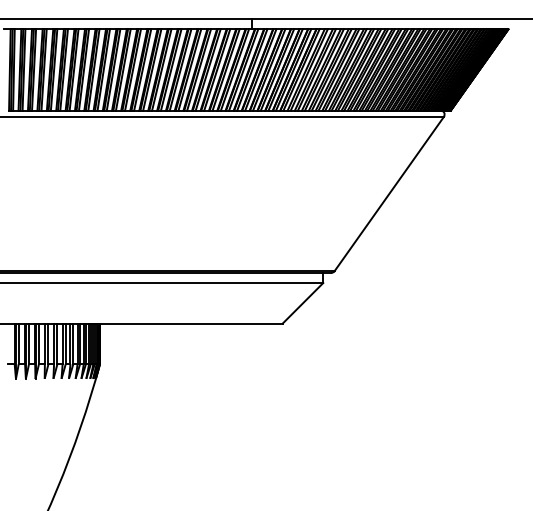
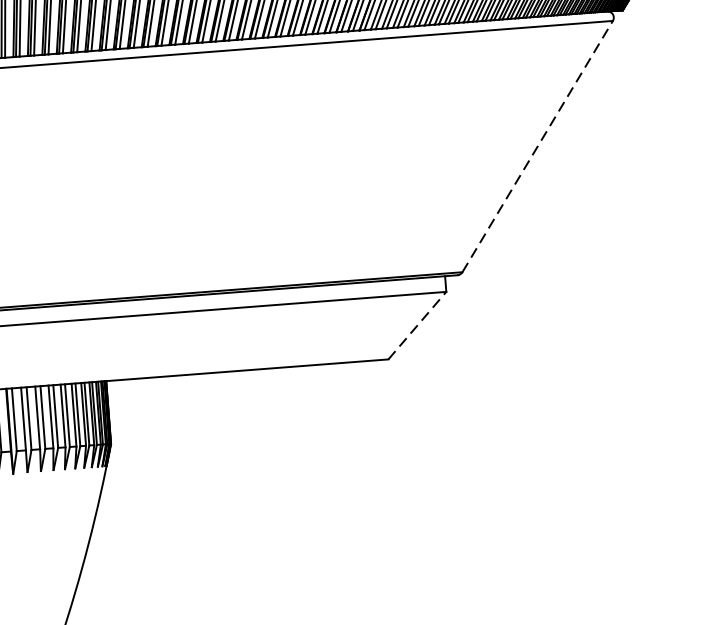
line: (389, 194) -> (538, 147), solid -> dashed
line: (302, 303) -> (416, 325), solid -> dashed

